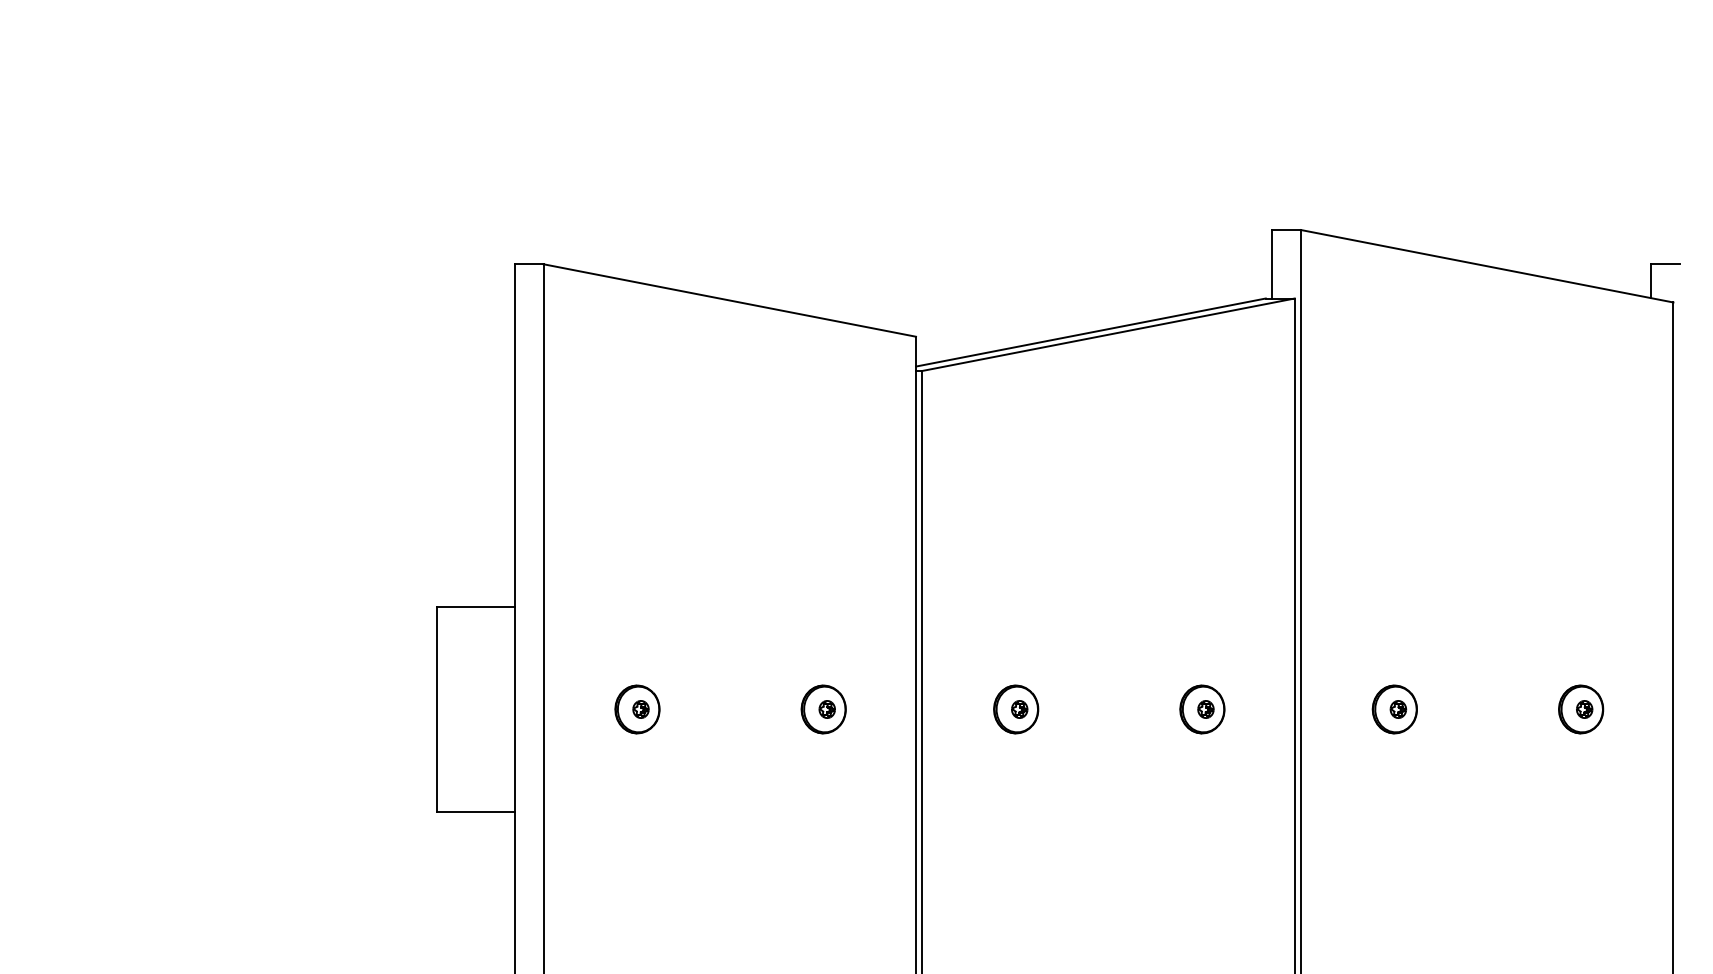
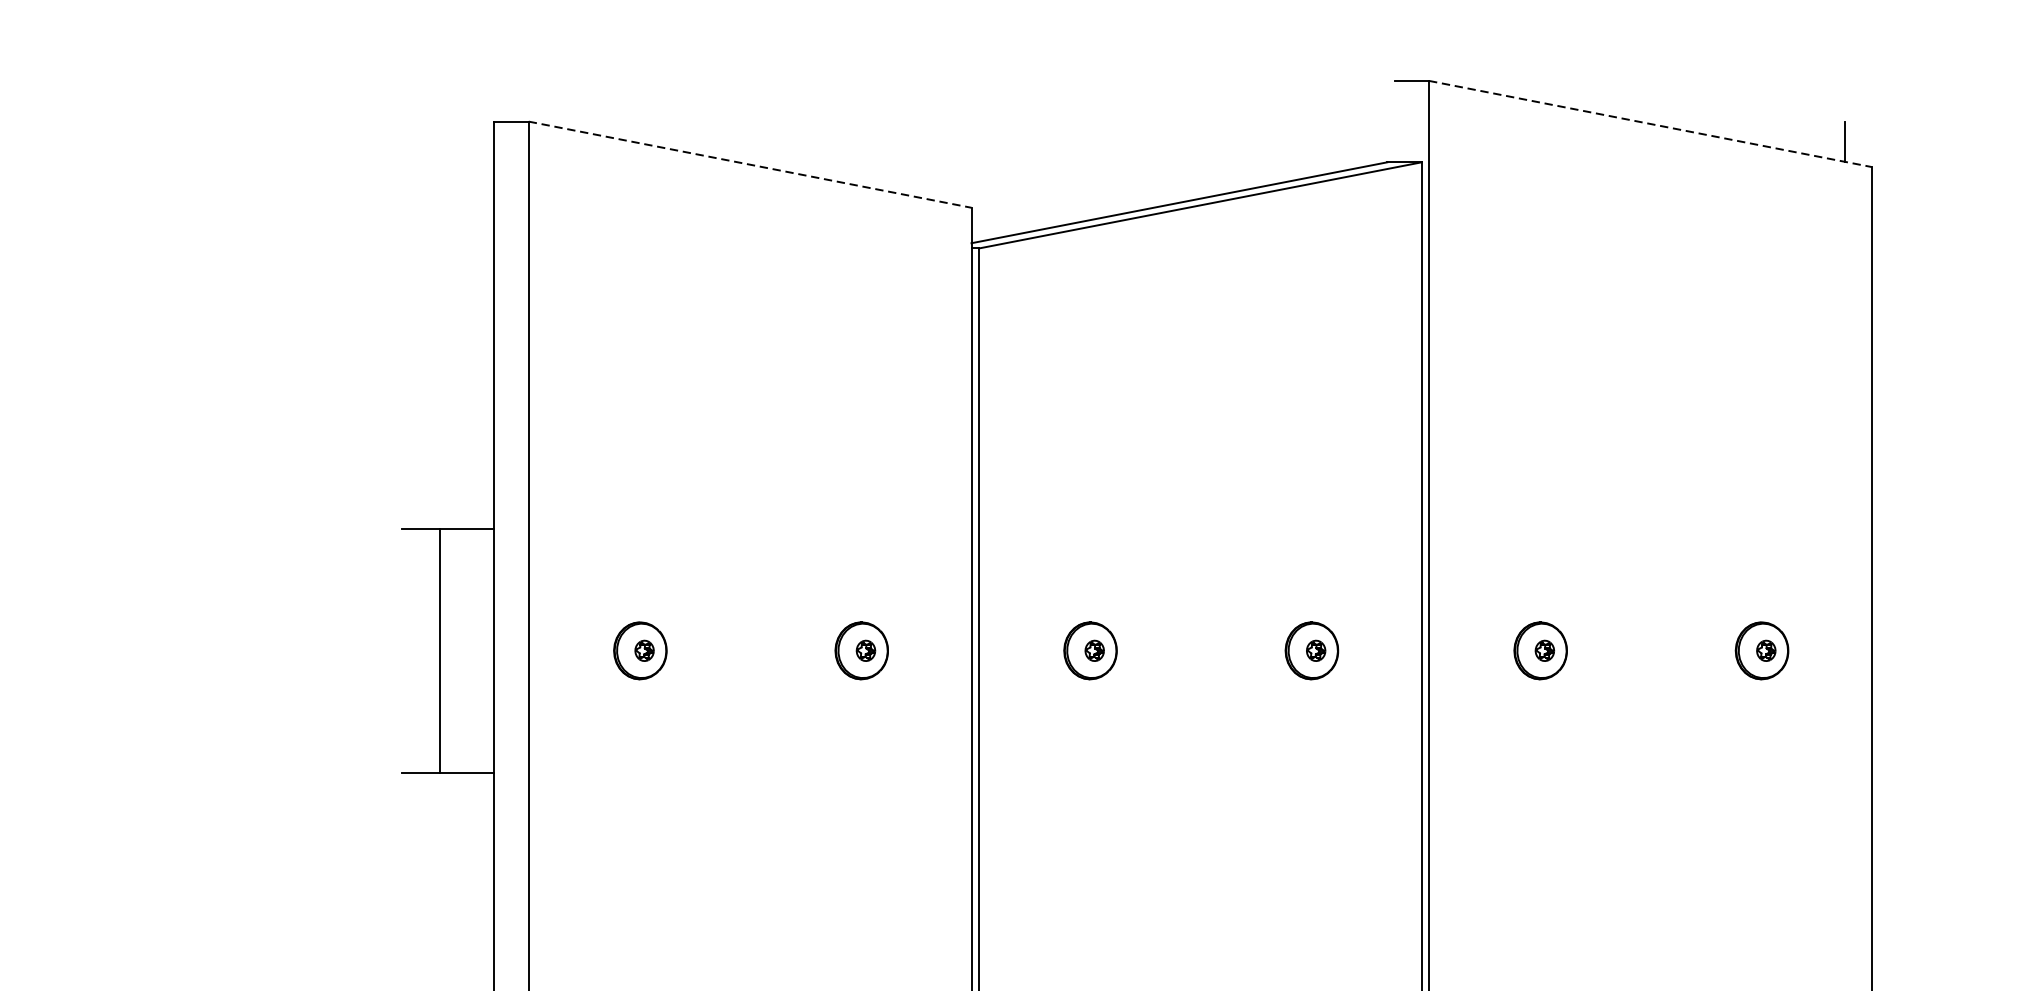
line: (1271, 264) -> (1394, 121), removed
line: (1664, 264) -> (1861, 121), removed
line: (1487, 266) -> (1650, 124), solid -> dashed
line: (729, 300) -> (749, 164), solid -> dashed
line: (437, 709) -> (440, 650), moved

